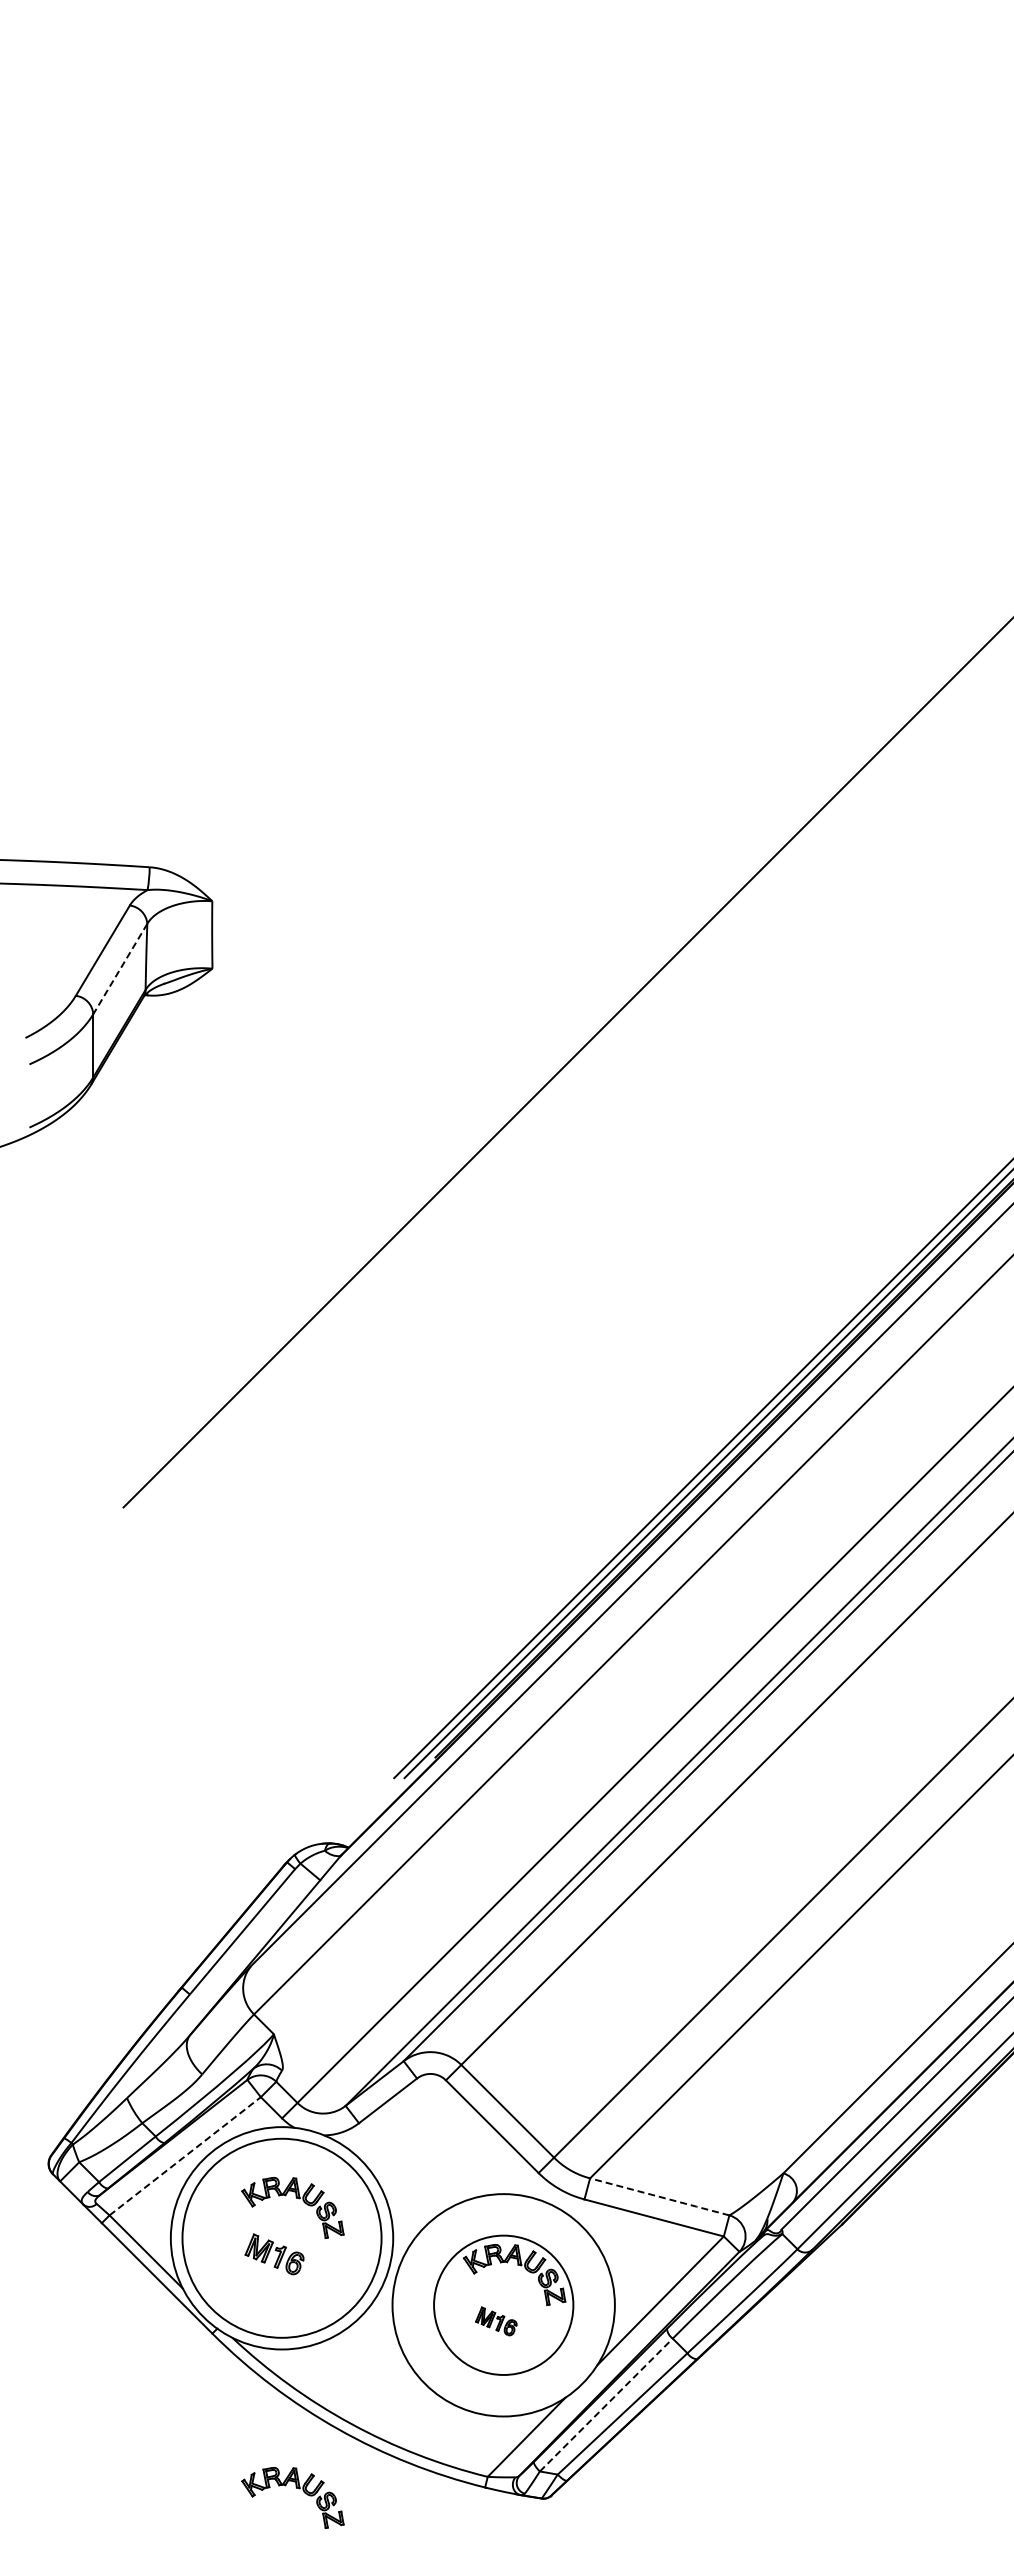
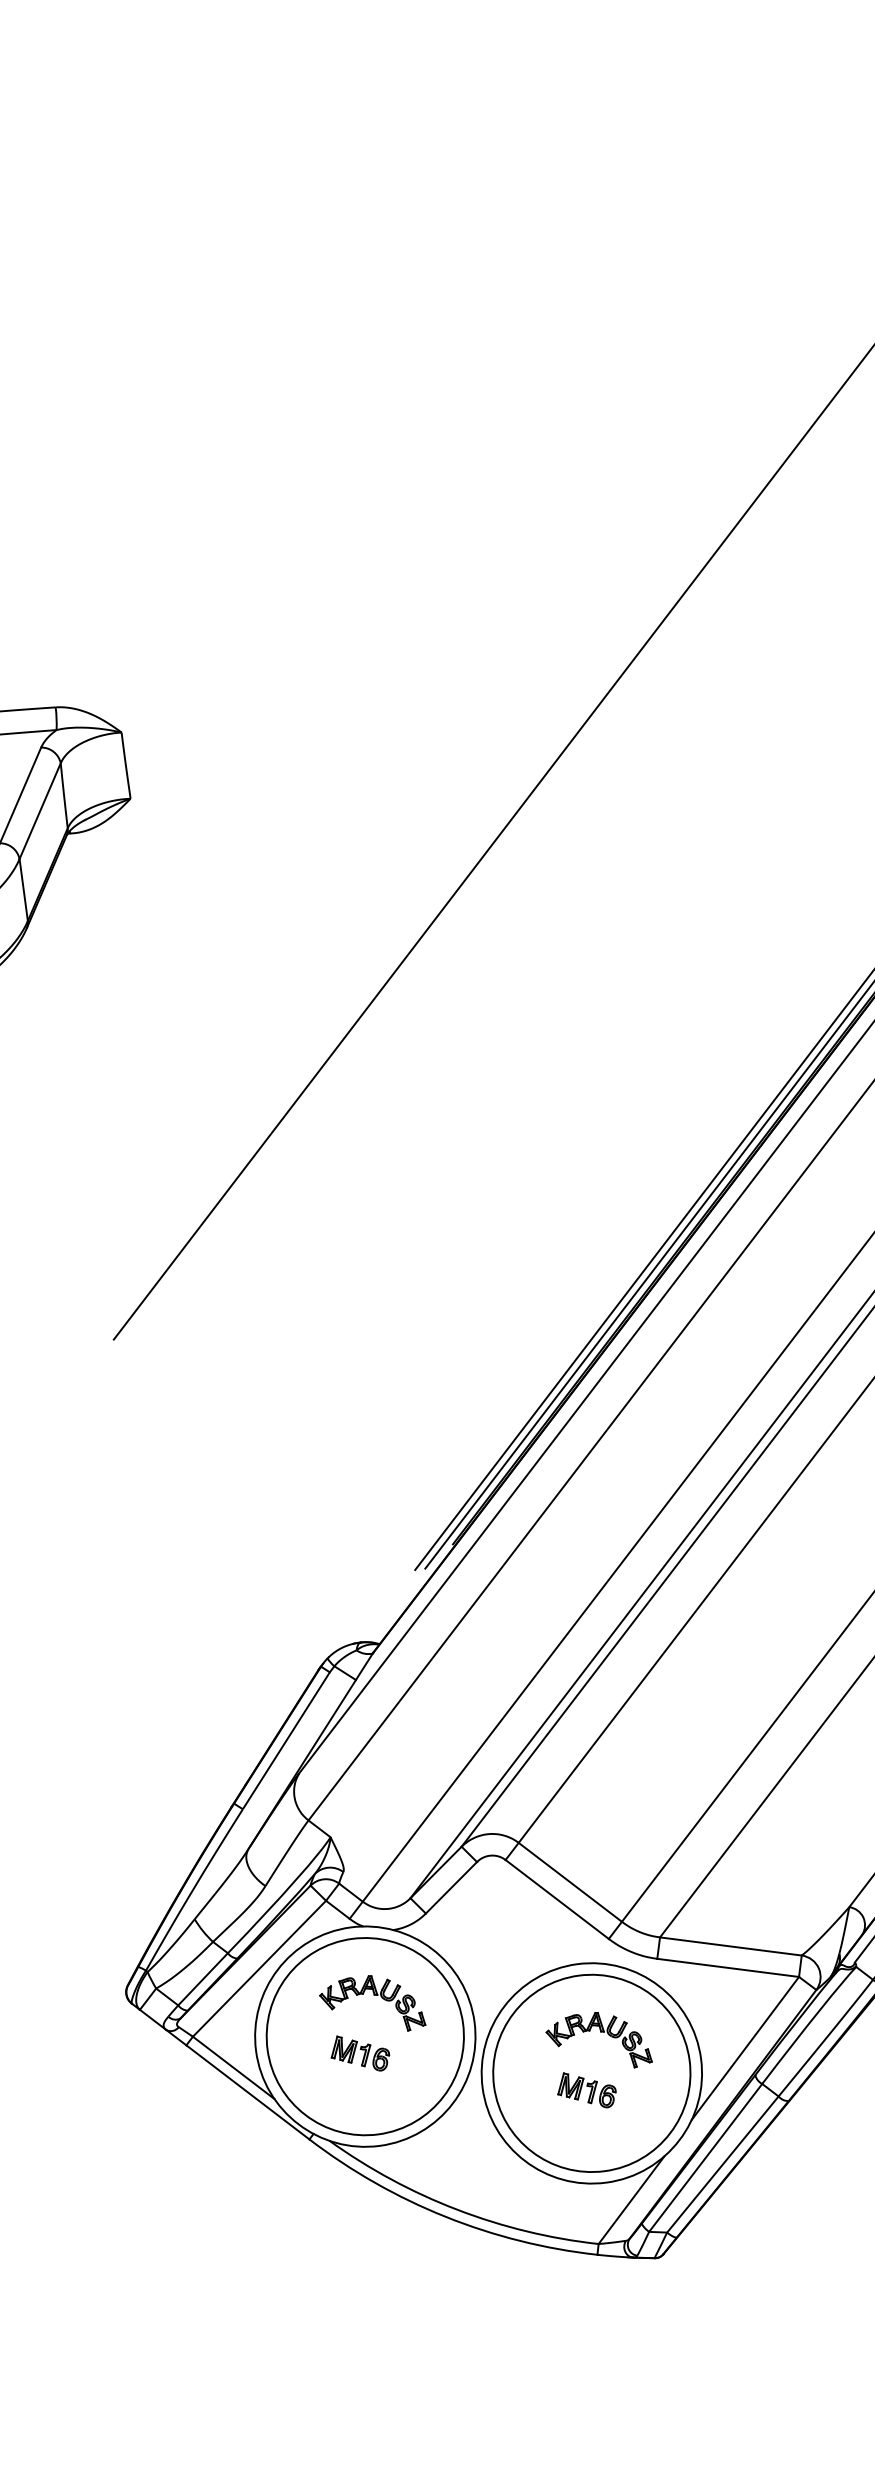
line: (120, 969) -> (40, 811), dashed -> solid
line: (185, 2156) -> (259, 1968), dashed -> solid
line: (660, 2197) -> (731, 1946), dashed -> solid
circle: (503, 2304) -> (591, 2072), size x1.43
part: (496, 2321) -> (586, 2090), size x1.43
line: (606, 2405) -> (705, 2158), dashed -> solid
part: (296, 2488) -> (412, 2280), removed

